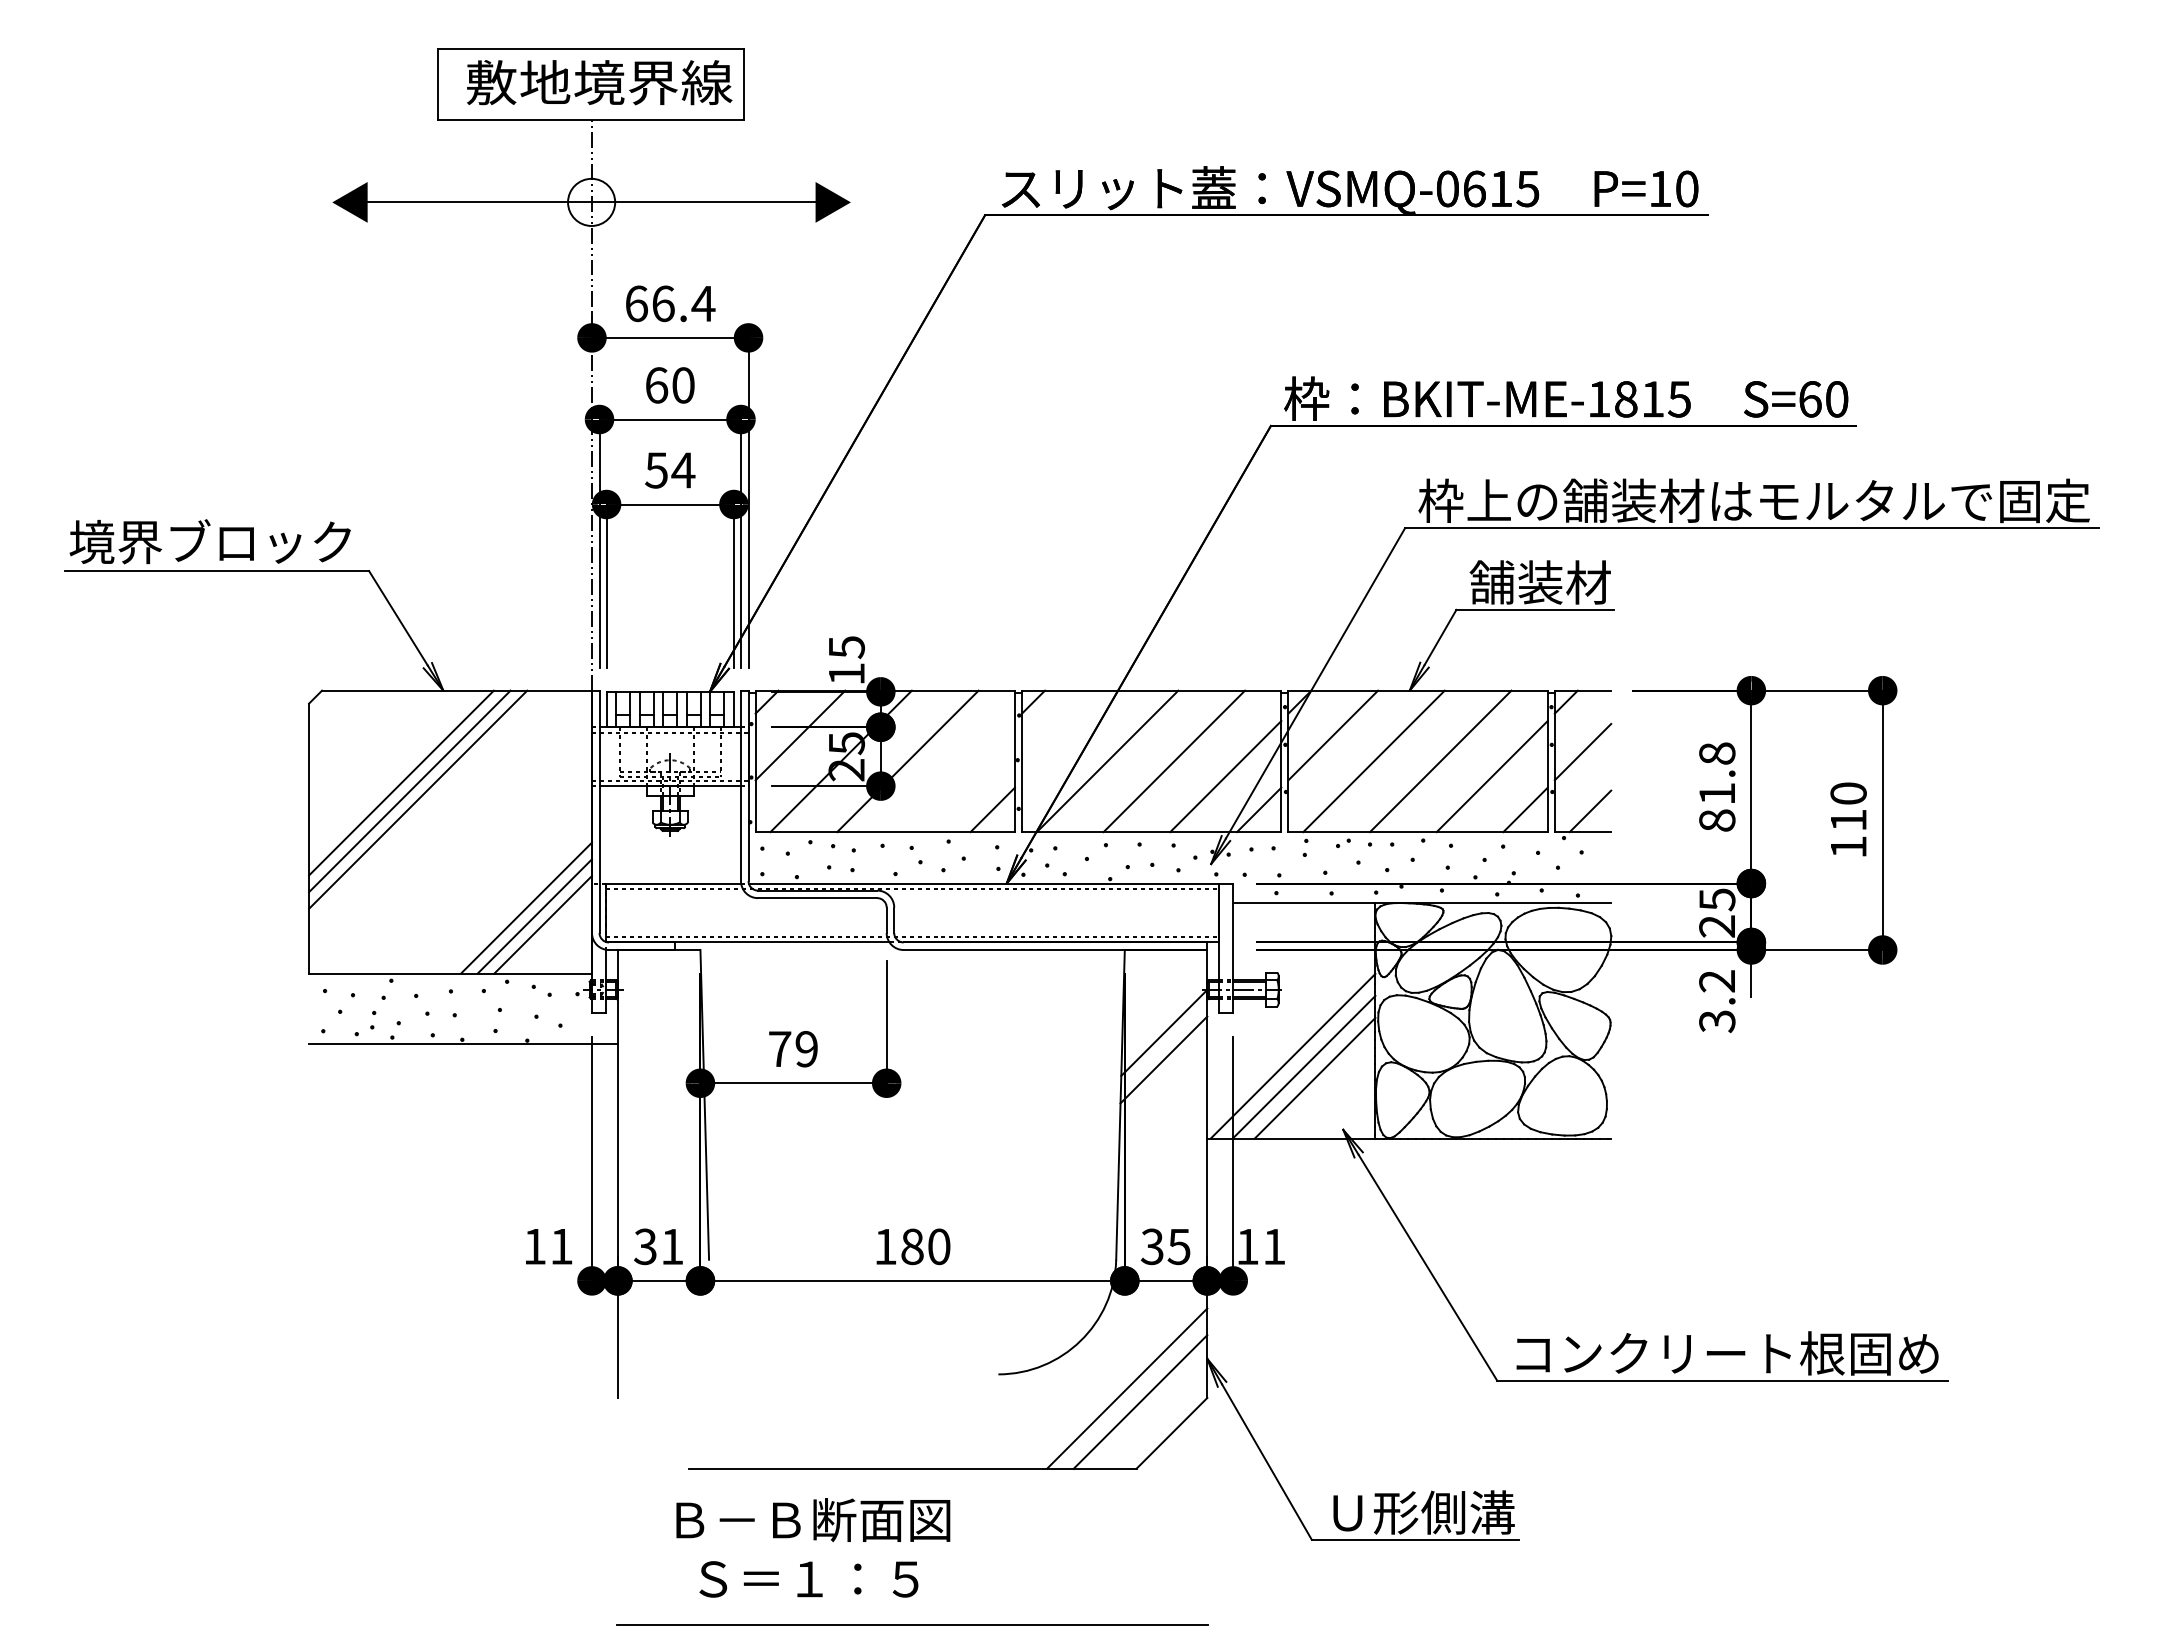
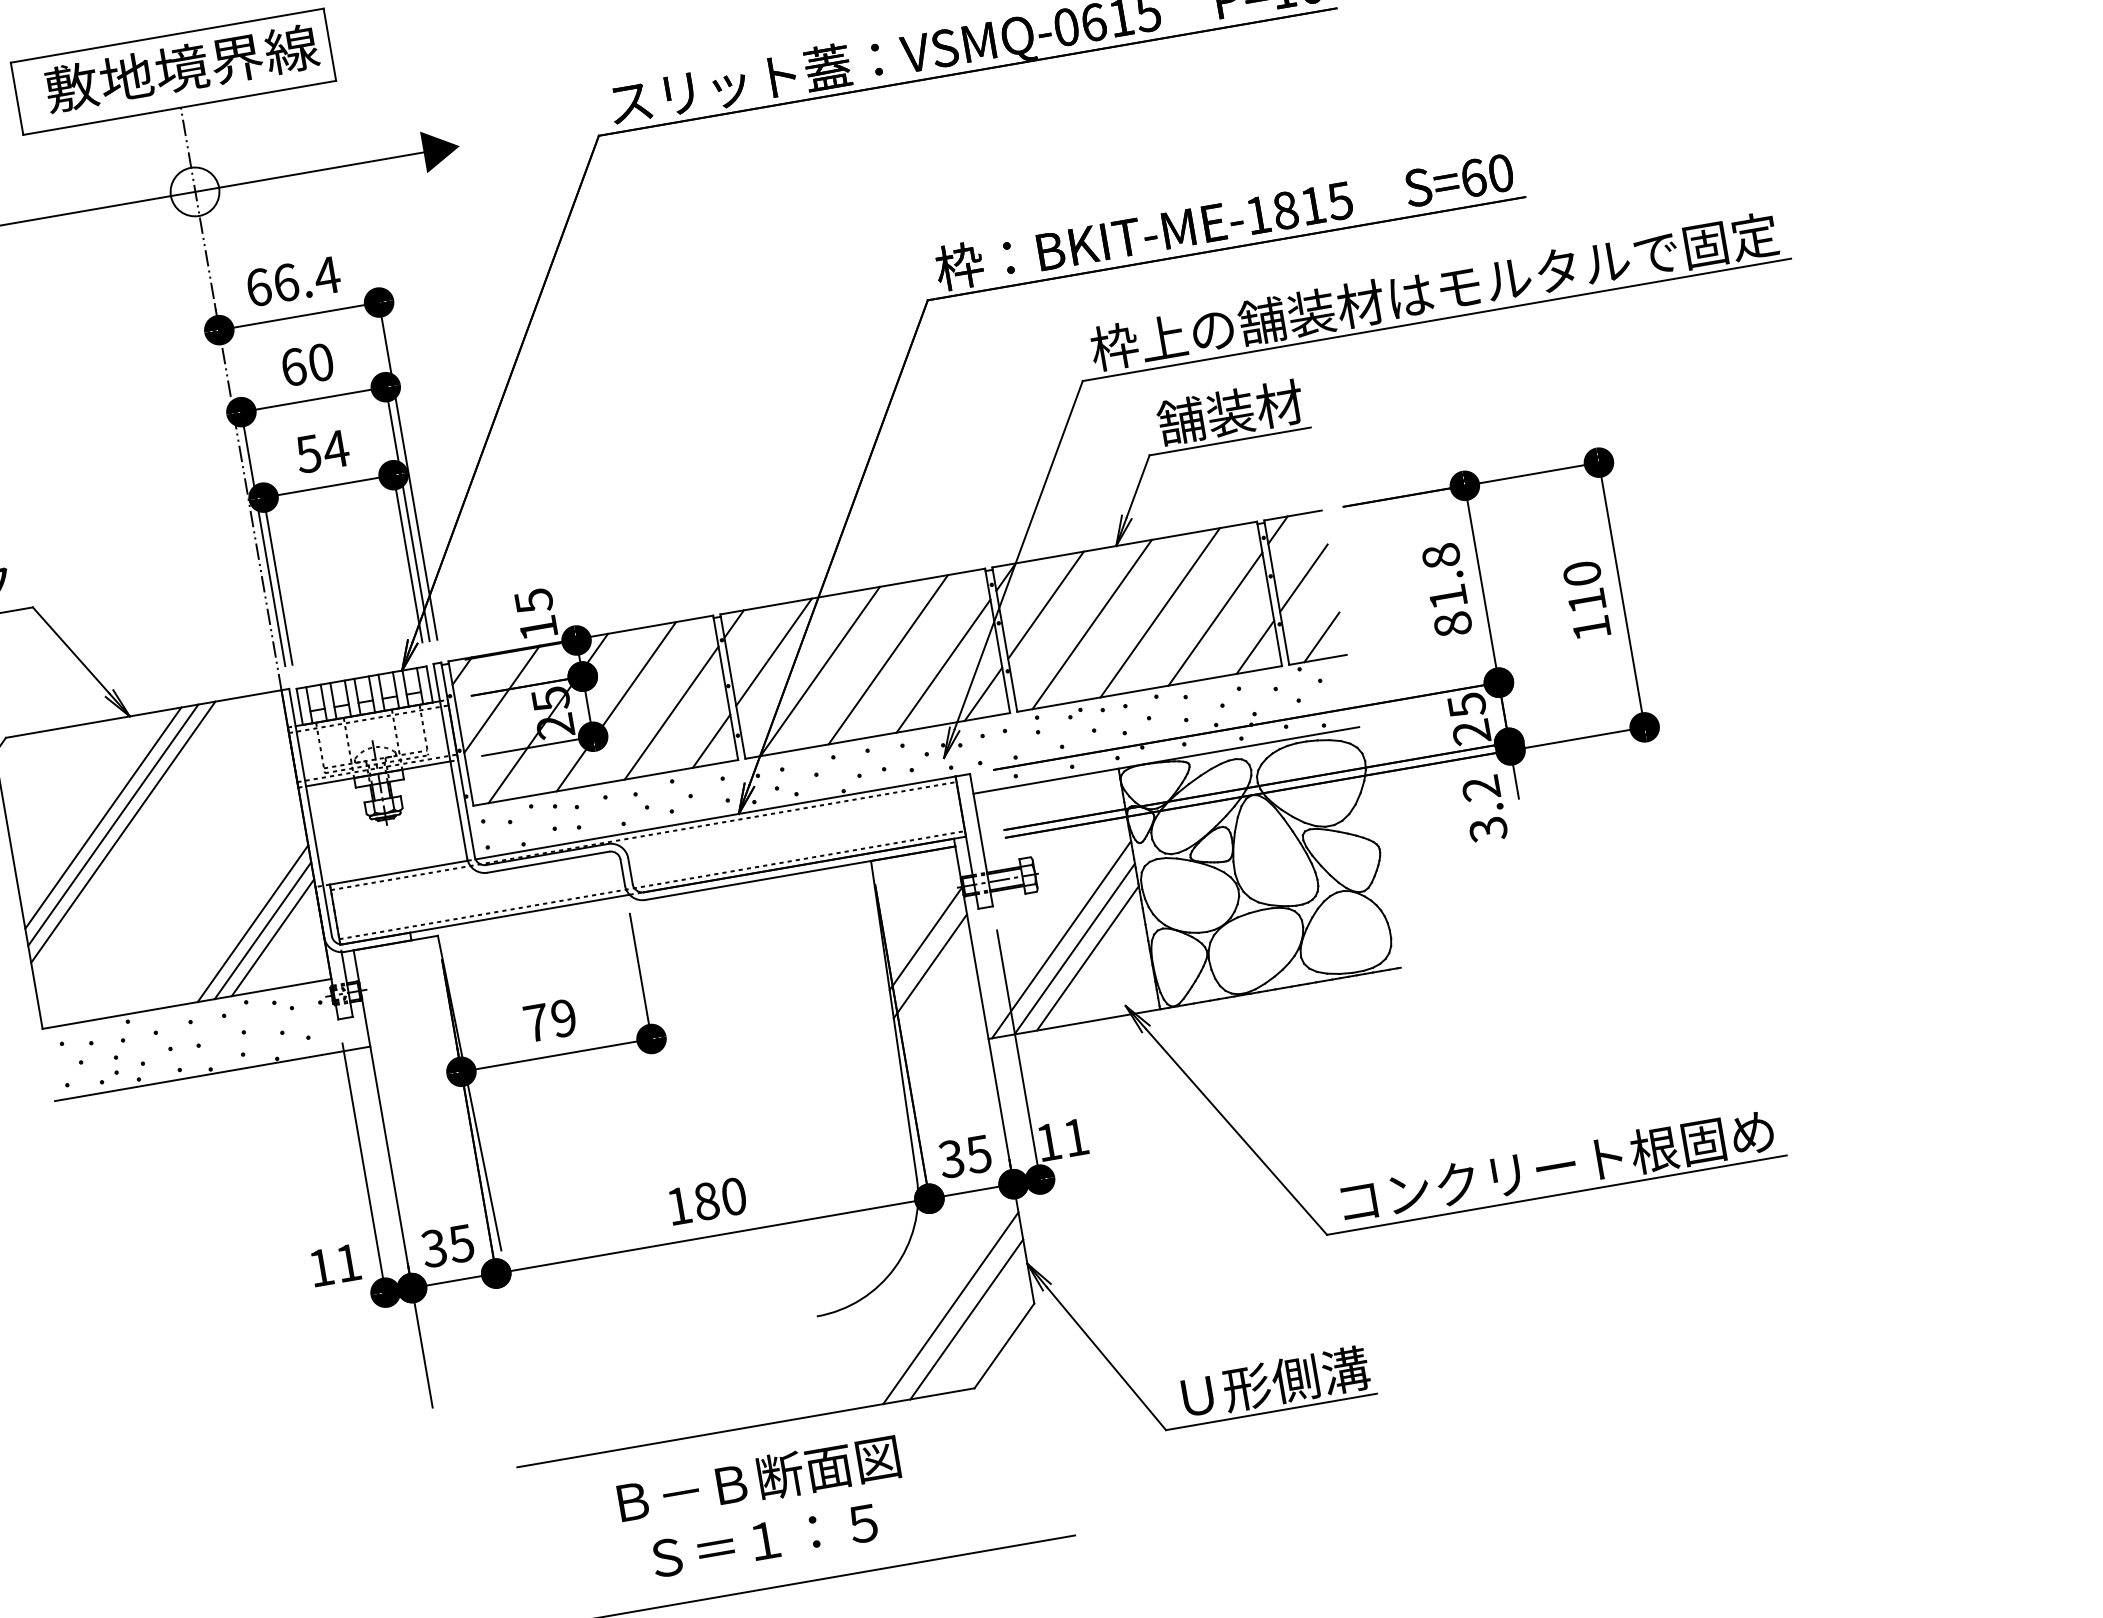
line: (1066, 735) -> (773, 652), added
line: (958, 776) -> (670, 713), added
text: (671, 1247) -> (460, 1244), 31 -> 35
text: (813, 1547) -> (763, 1507), moved

